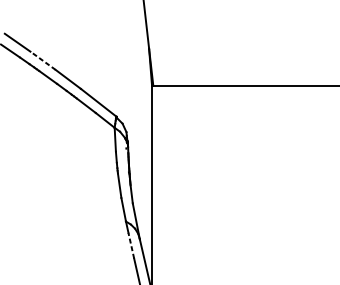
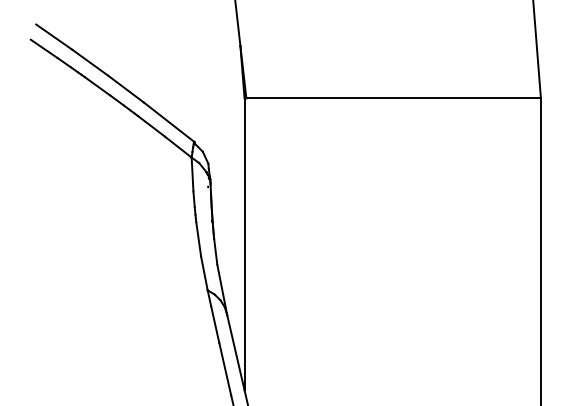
line: (42, 60) -> (89, 62), dashed -> solid
line: (131, 245) -> (215, 324), dashed -> solid

